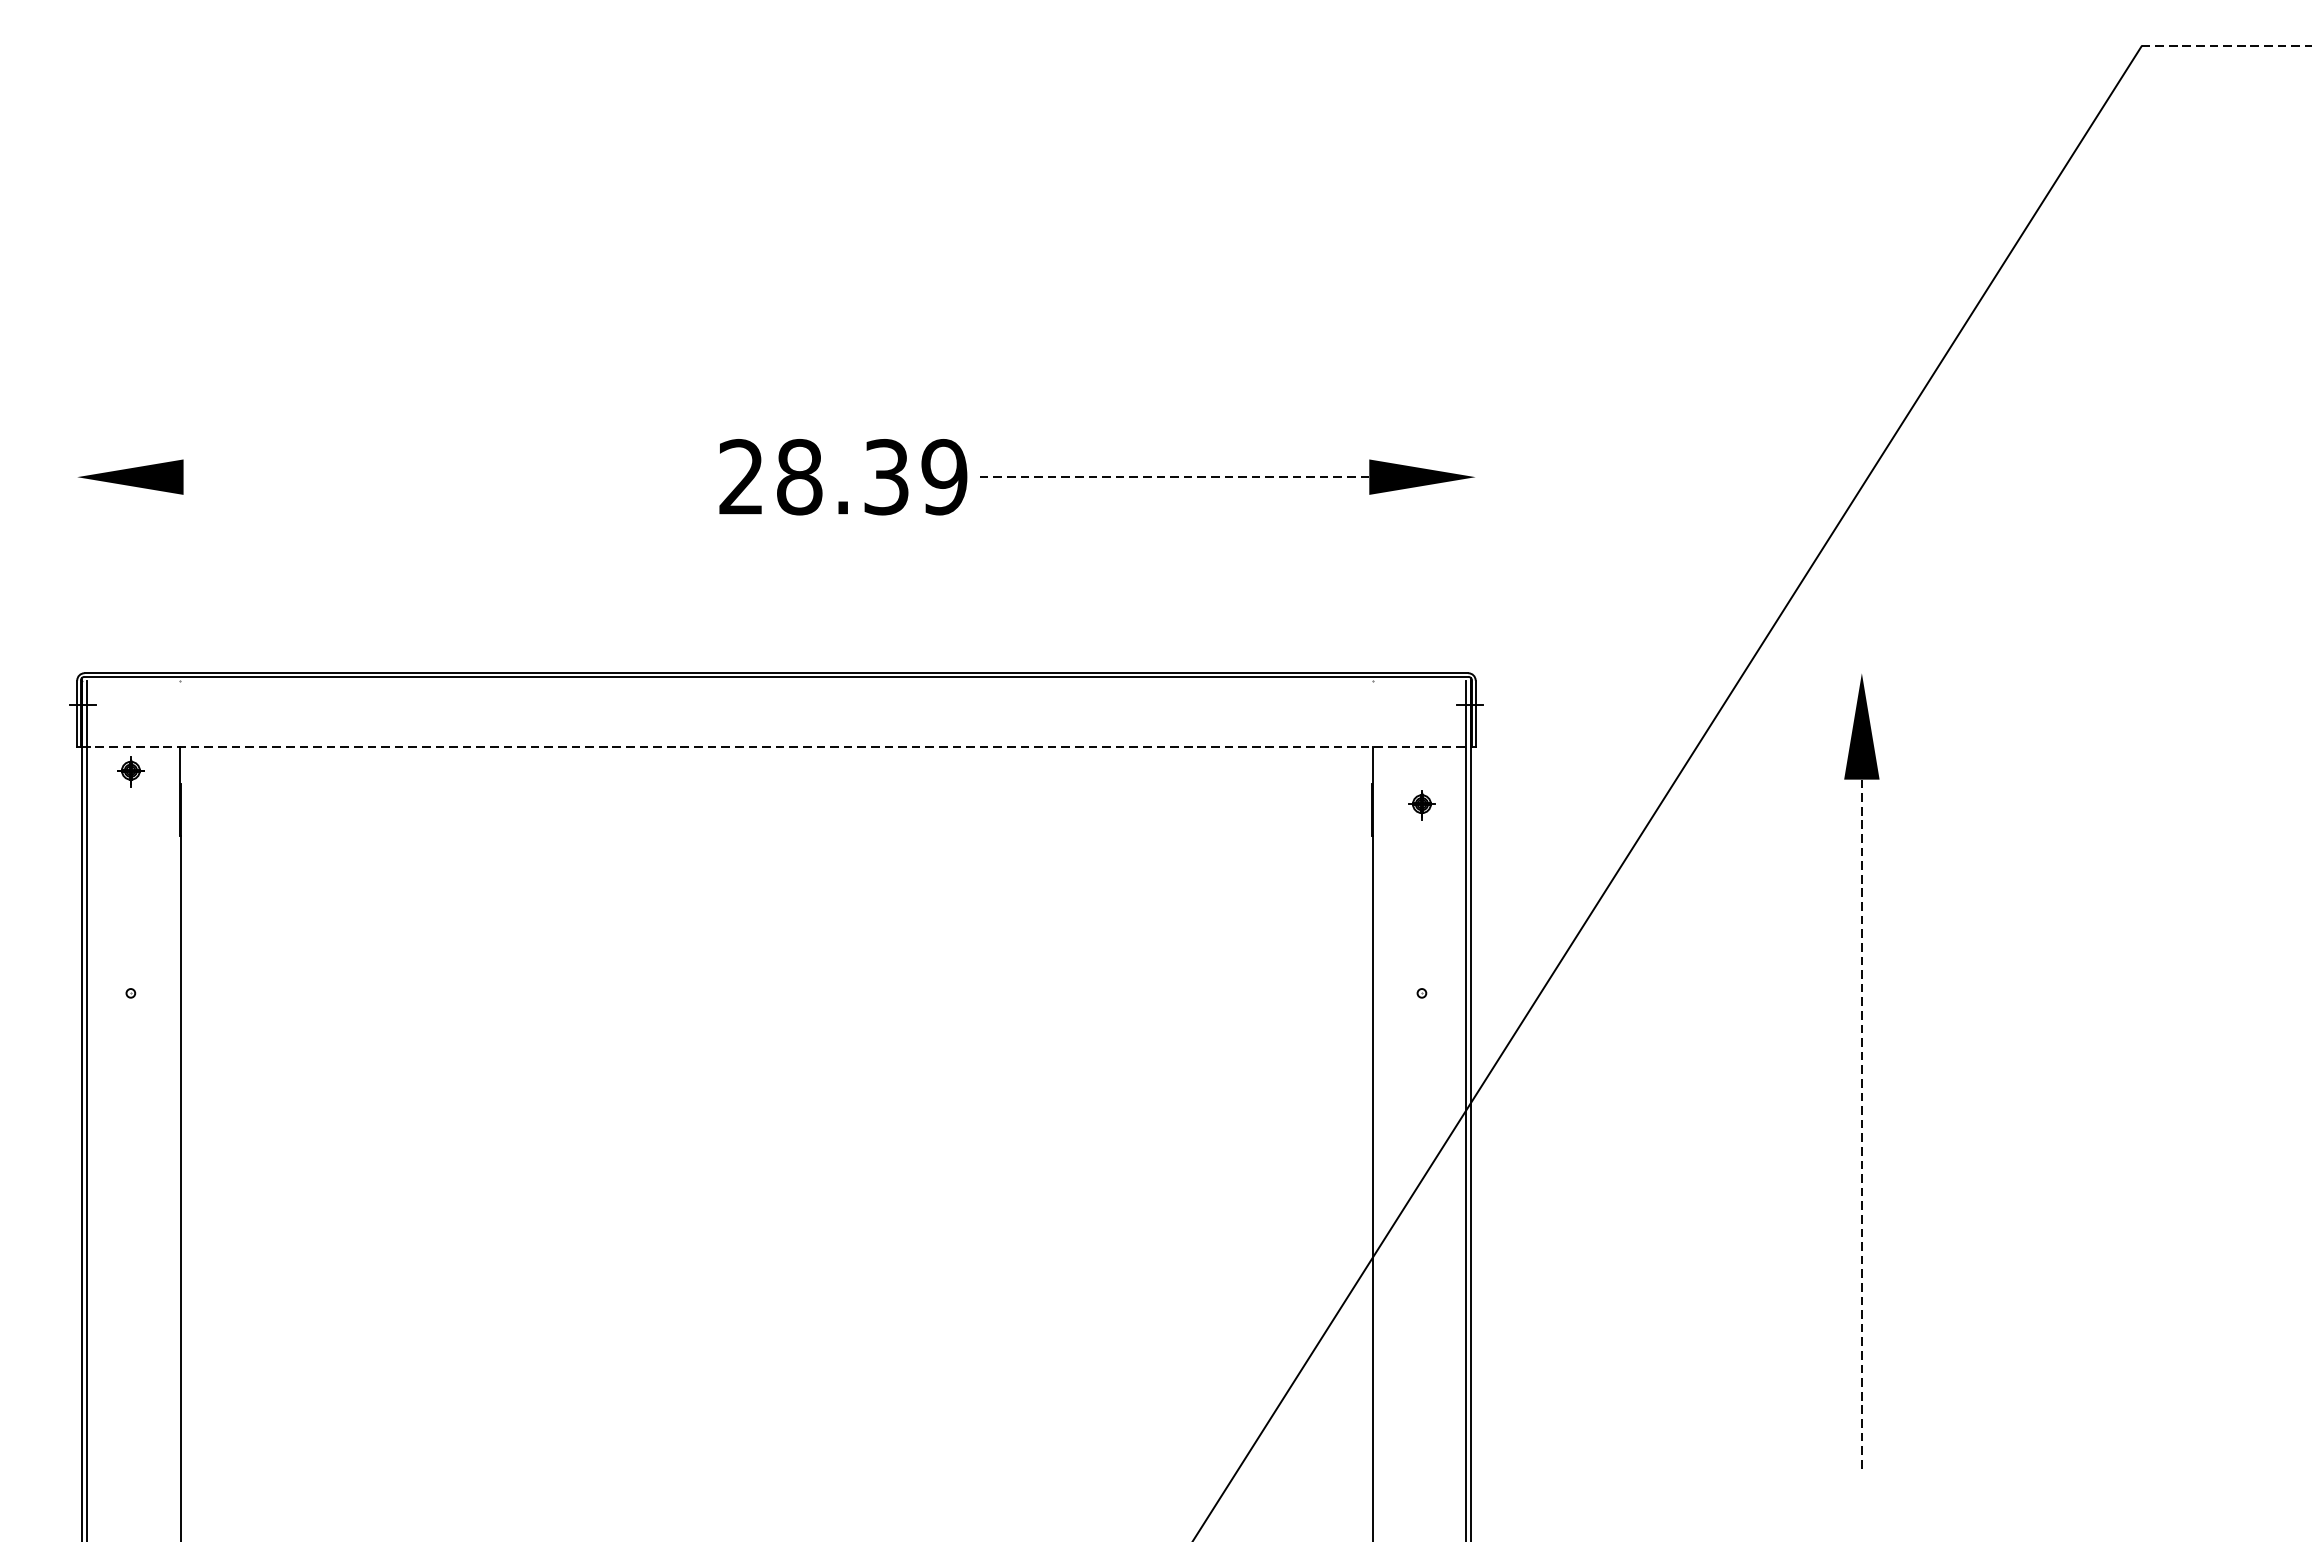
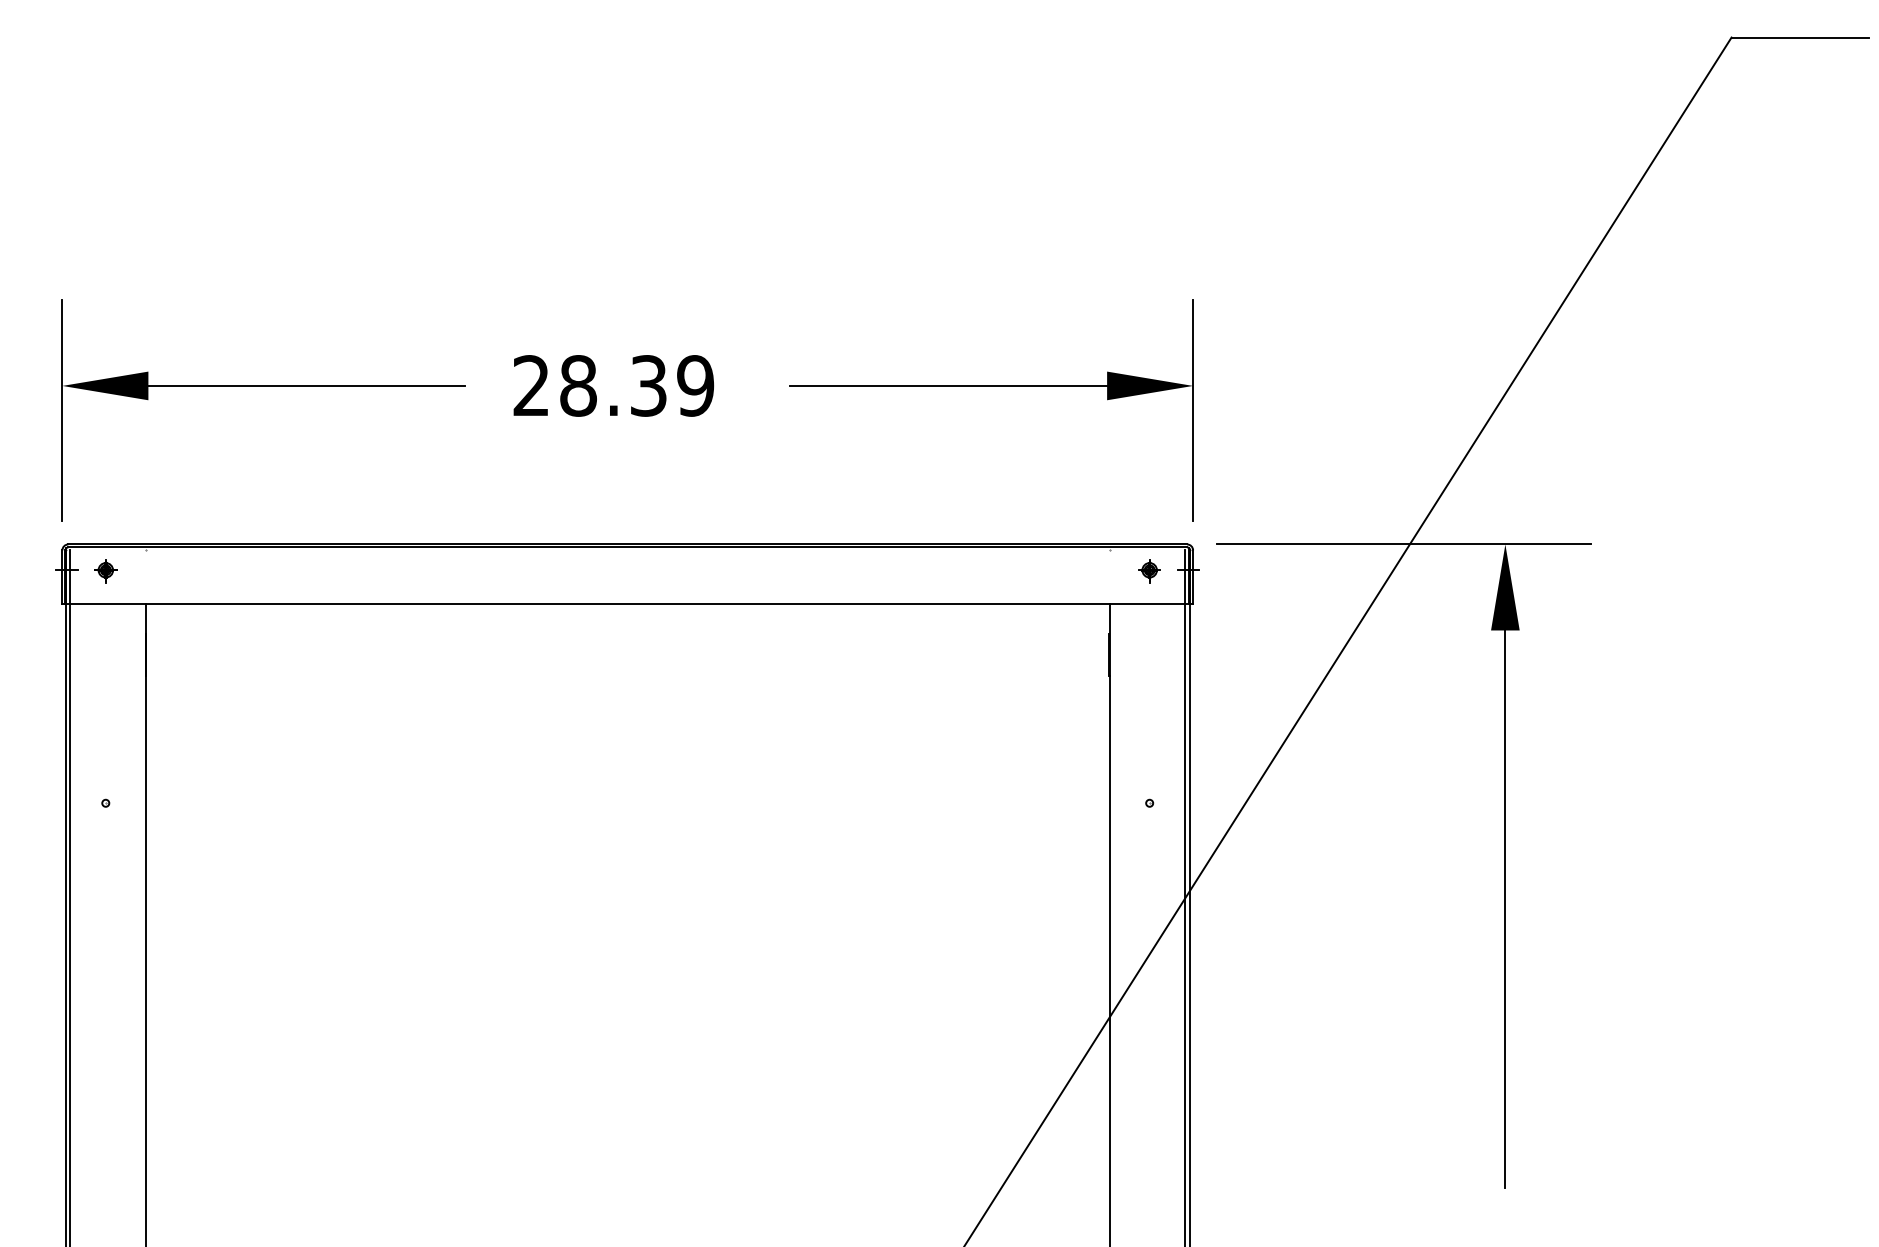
line: (2226, 46) -> (1800, 37), dashed -> solid
line: (379, 476) -> (306, 385), added
text: (842, 476) -> (613, 385), moved
line: (1173, 476) -> (948, 385), dashed -> solid
line: (77, 506) -> (62, 409), added
line: (1476, 506) -> (1193, 409), added
line: (1737, 673) -> (1404, 544), added
line: (776, 747) -> (627, 604), dashed -> solid
part: (130, 772) -> (105, 571), moved
part: (1421, 805) -> (1149, 571), moved
line: (1862, 1124) -> (1505, 909), dashed -> solid

